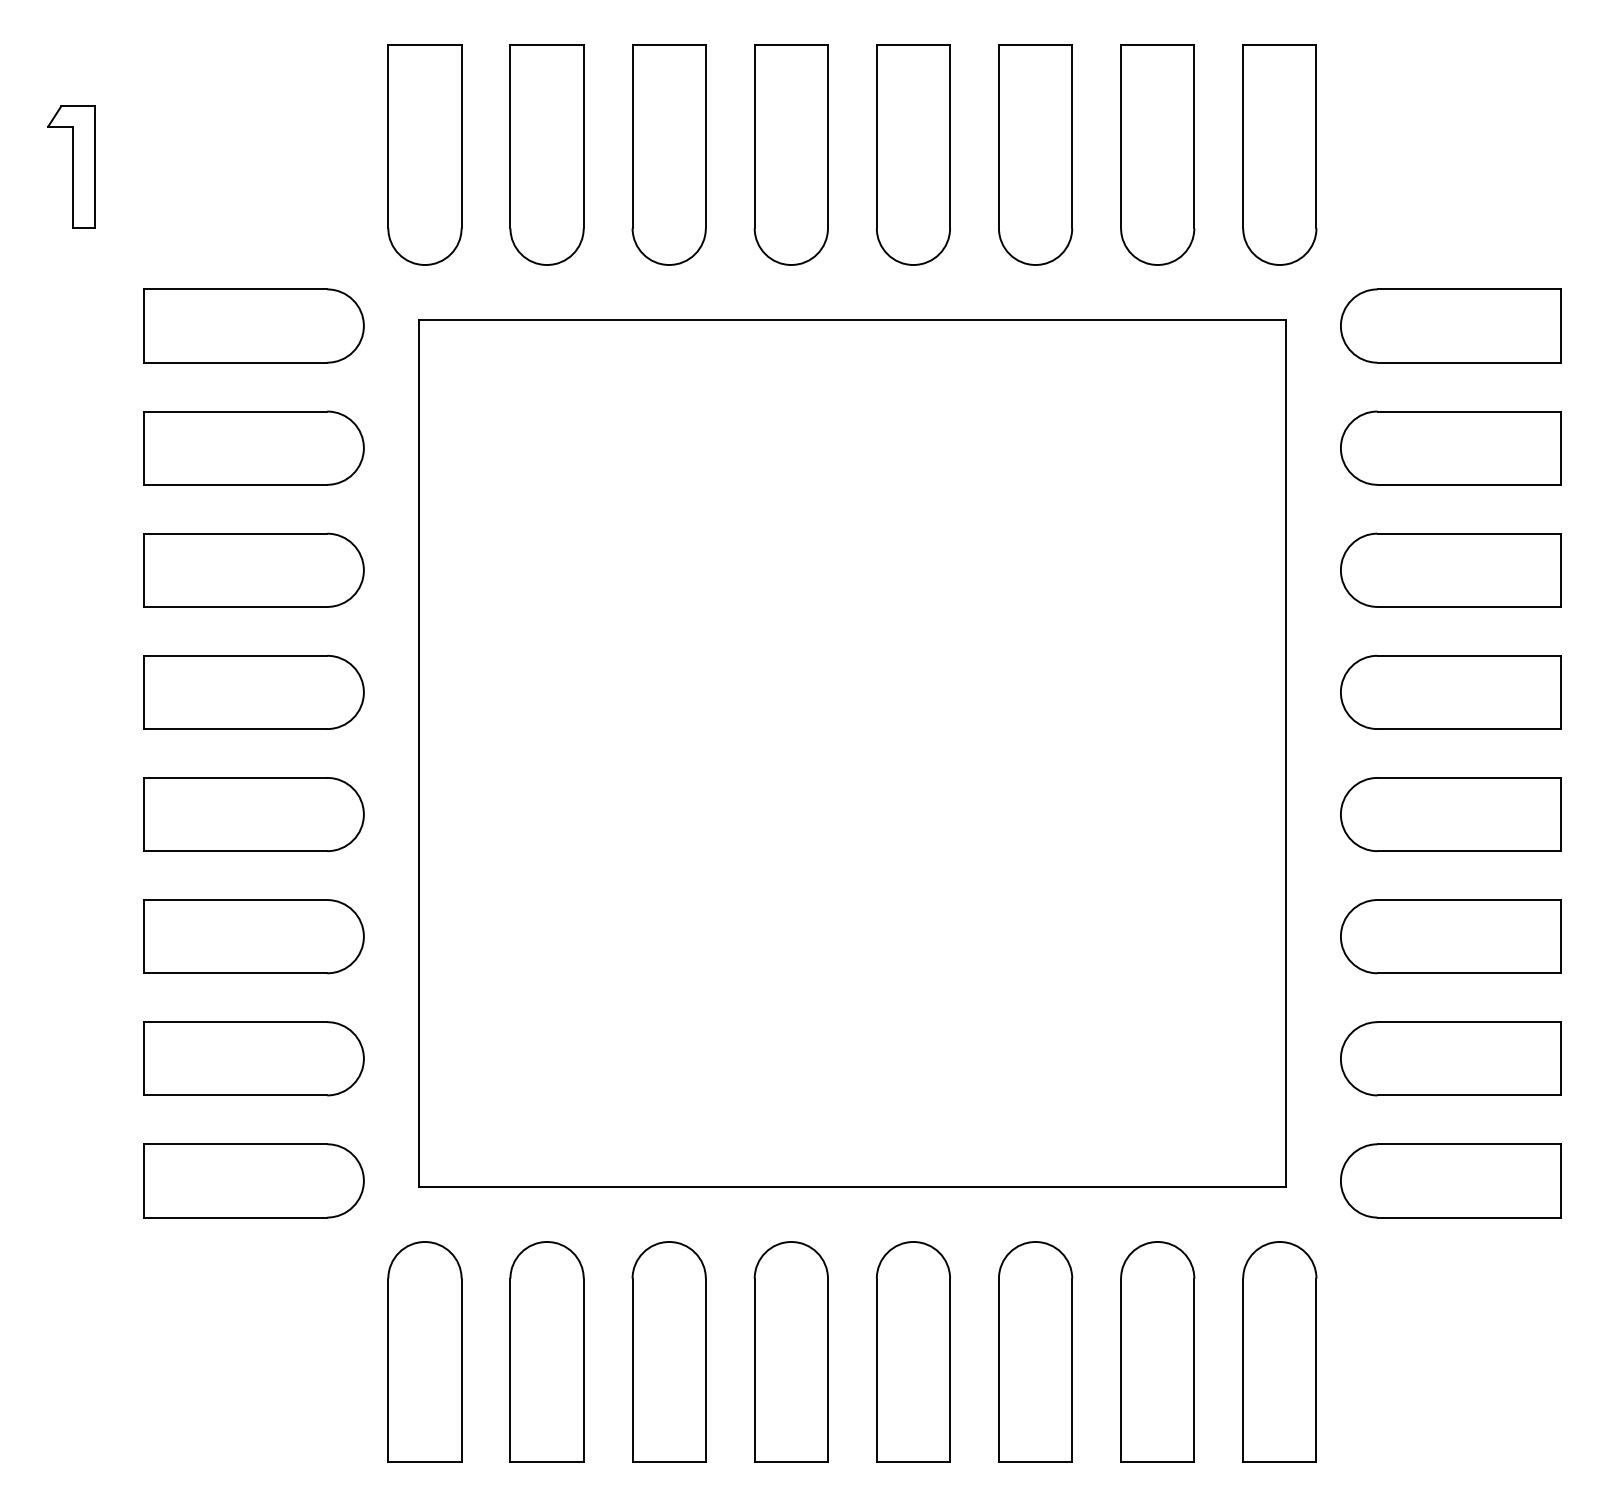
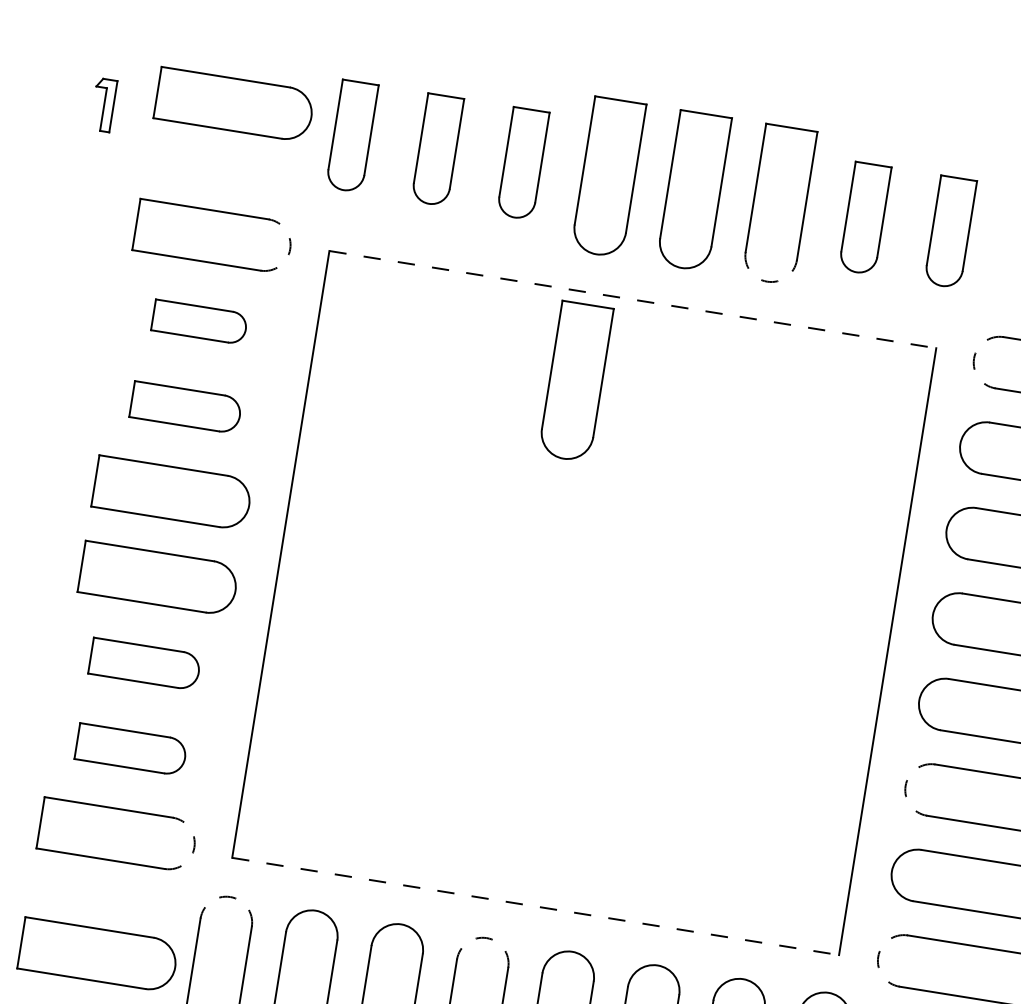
part: (253, 137) -> (234, 104), added
part: (424, 154) -> (351, 135), size x0.7
part: (546, 154) -> (437, 149), size x0.7
part: (668, 154) -> (522, 163), size x0.7
part: (1157, 154) -> (864, 218), size x0.7
part: (1279, 154) -> (950, 231), size x0.7
part: (71, 166) -> (103, 104), size x0.6
arc: (1035, 265) -> (767, 282), solid -> dashed
line: (852, 319) -> (632, 299), solid -> dashed
arc: (363, 326) -> (289, 249), solid -> dashed
arc: (1340, 326) -> (973, 358), solid -> dashed
part: (790, 446) -> (575, 381), added
part: (253, 447) -> (199, 321), size x0.6
part: (253, 569) -> (185, 407), size x0.7
part: (253, 936) -> (144, 663), size x0.7
arc: (1340, 936) -> (905, 785), solid -> dashed
part: (253, 1058) -> (130, 749), size x0.7
arc: (363, 1180) -> (194, 847), solid -> dashed
arc: (1340, 1180) -> (877, 956), solid -> dashed
line: (852, 1187) -> (535, 906), solid -> dashed
arc: (424, 1241) -> (230, 896), solid -> dashed
arc: (791, 1241) -> (486, 937), solid -> dashed
part: (253, 1351) -> (98, 954), added

